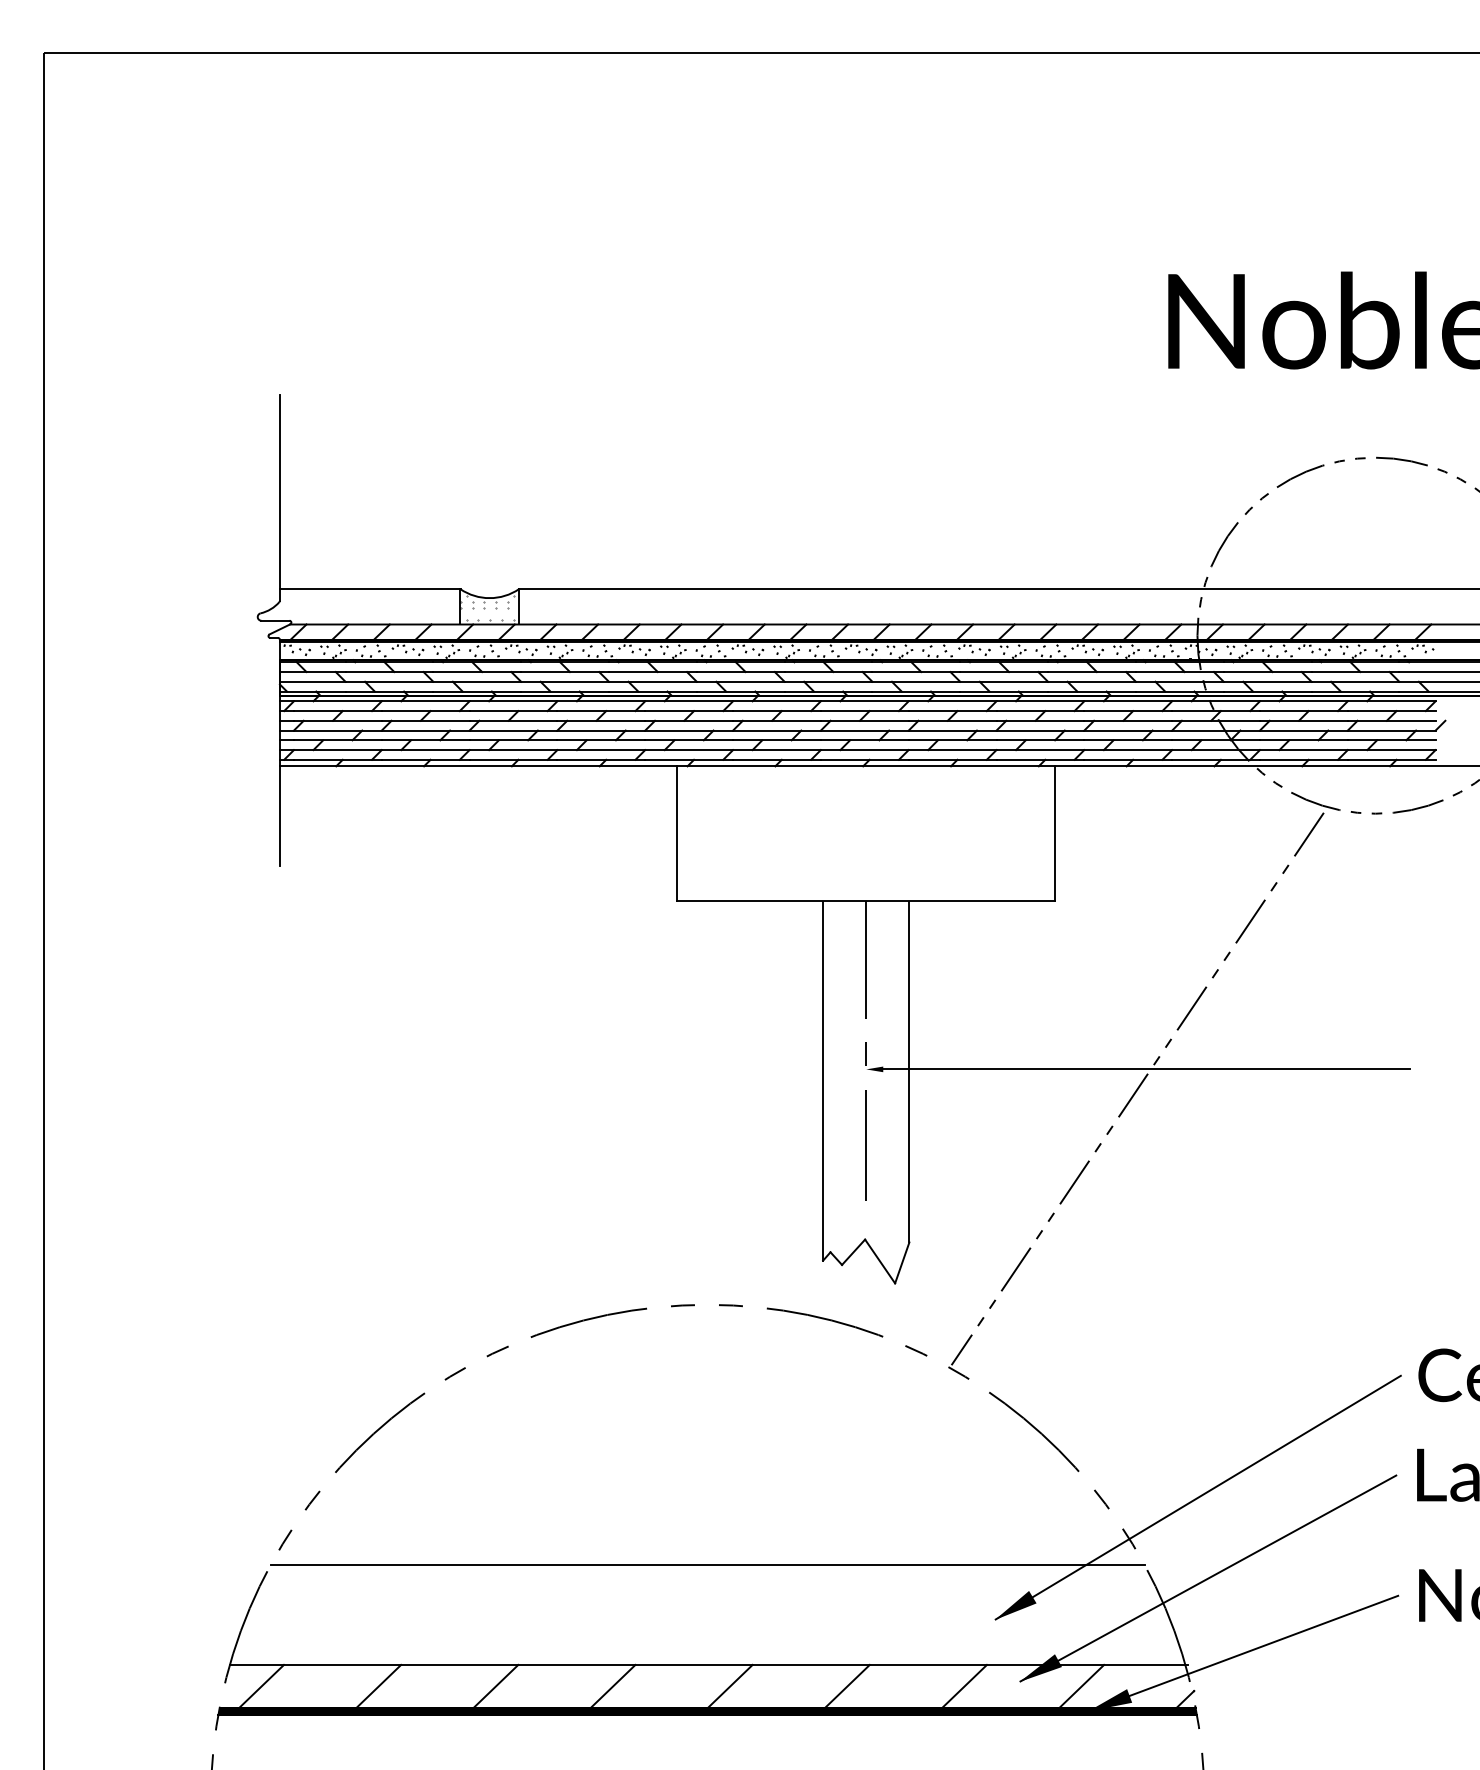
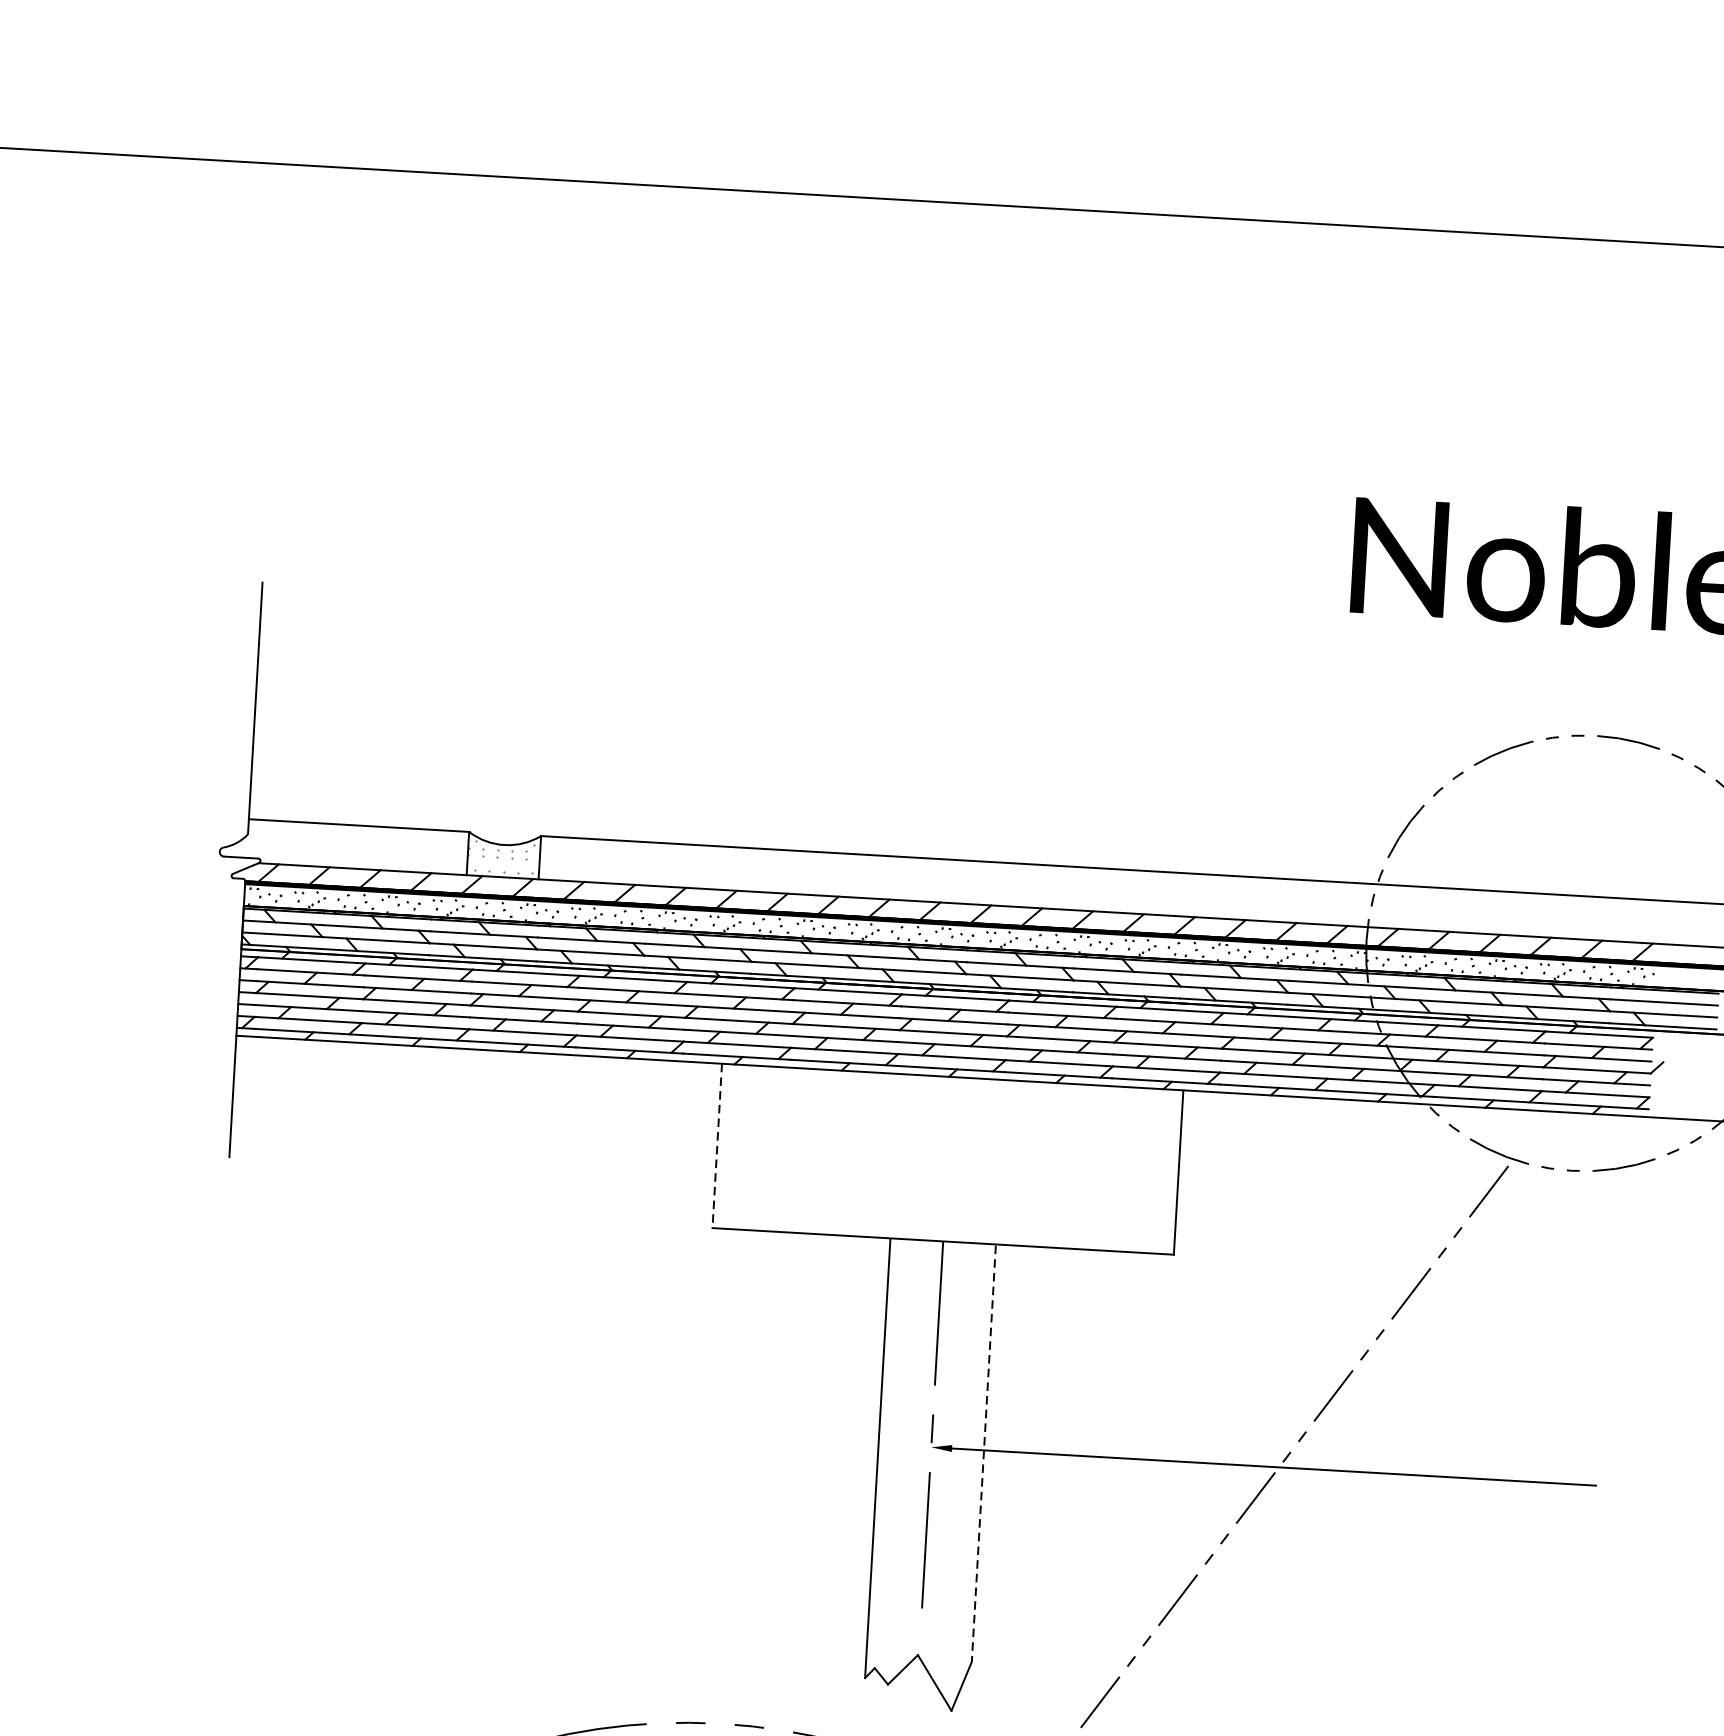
line: (677, 834) -> (717, 1147), solid -> dashed
line: (909, 1072) -> (983, 1454), solid -> dashed

